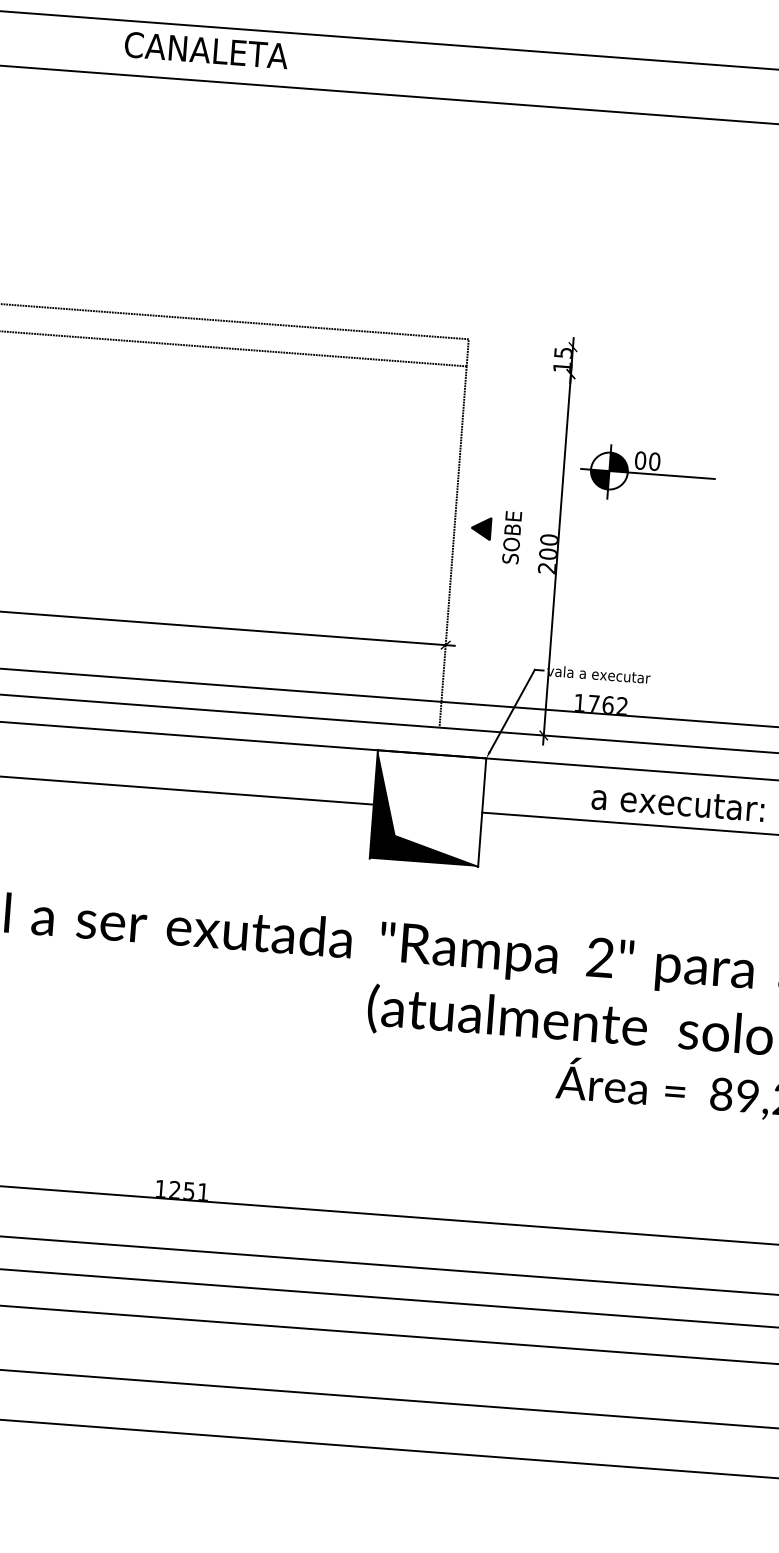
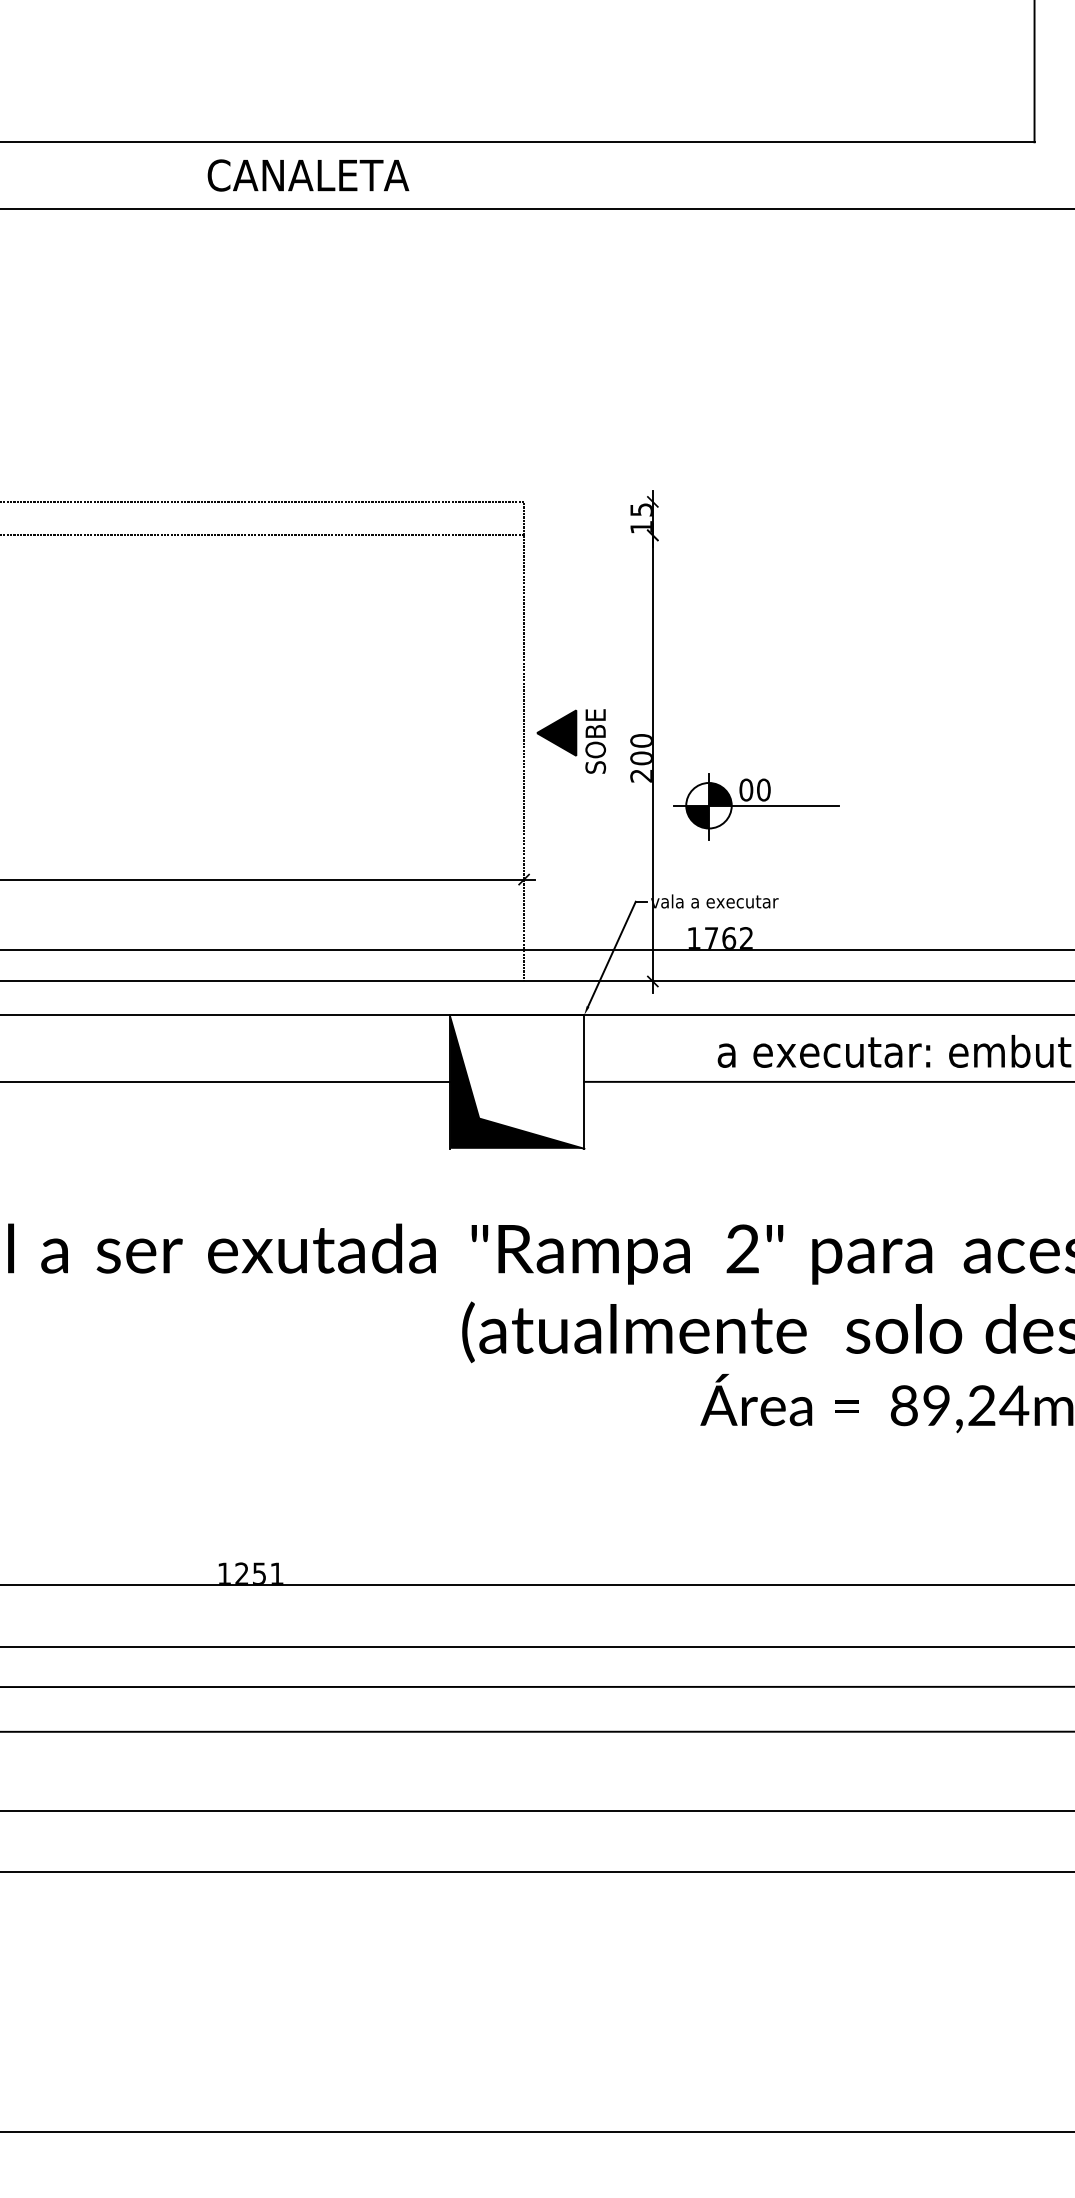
text: (206, 50) -> (308, 175), moved
part: (647, 474) -> (756, 806), moved
part: (480, 527) -> (556, 732), size x1.67

